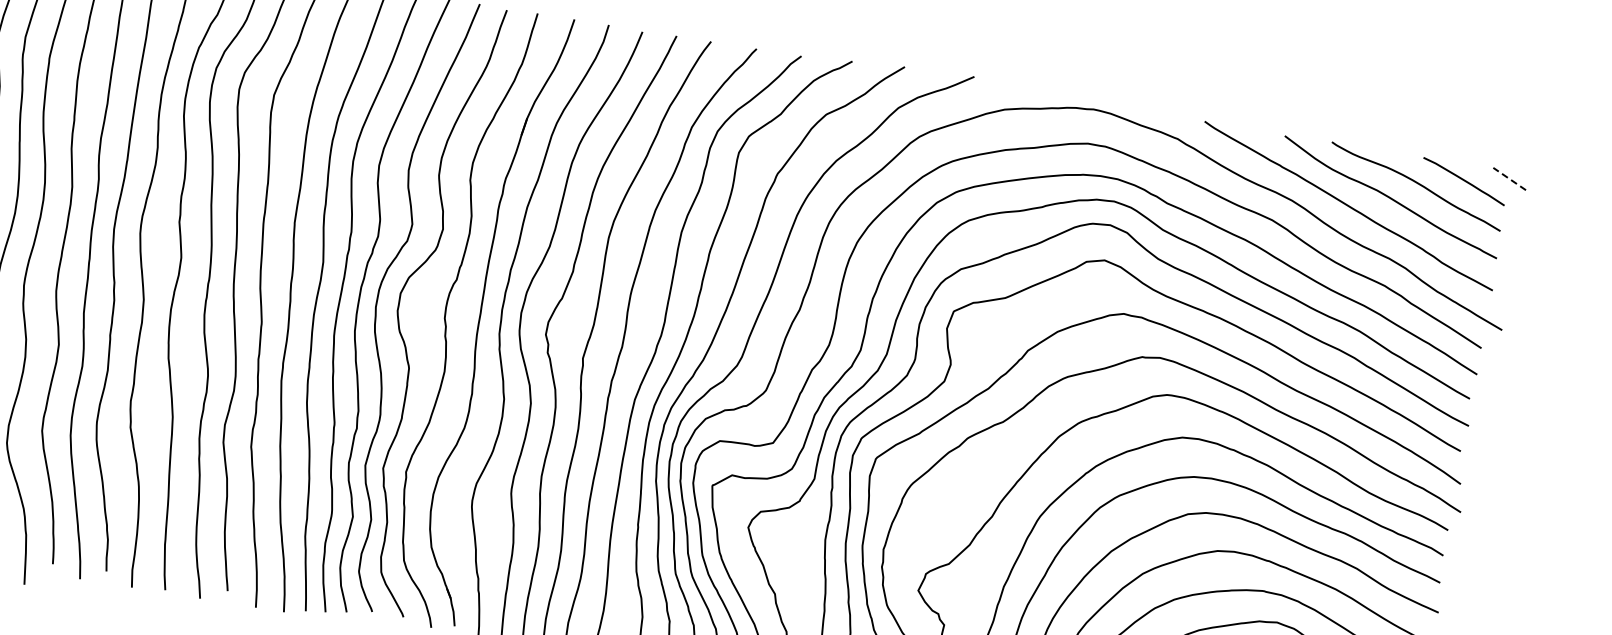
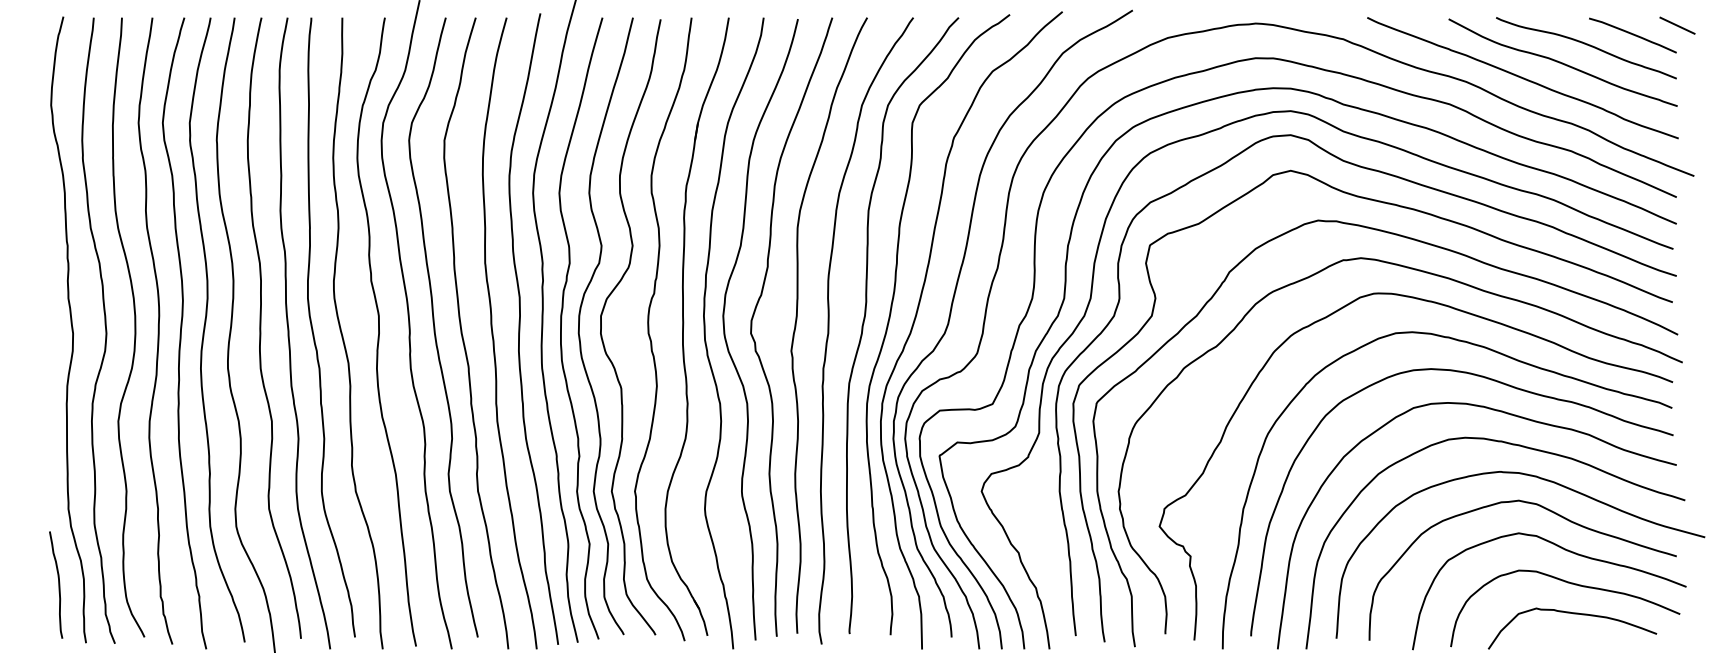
line: (1509, 178) -> (1677, 25), dashed -> solid

